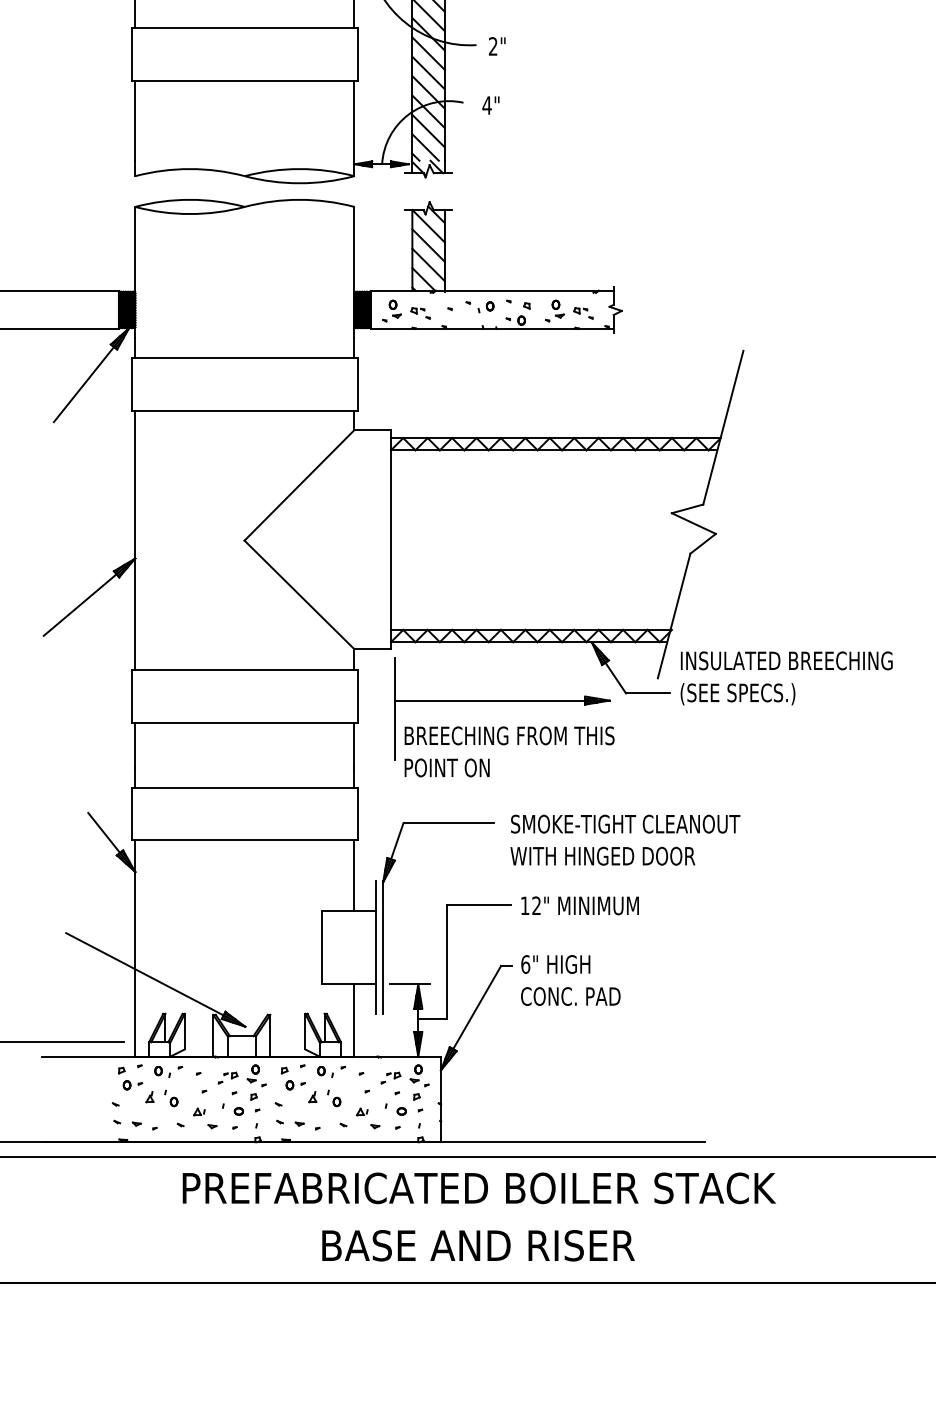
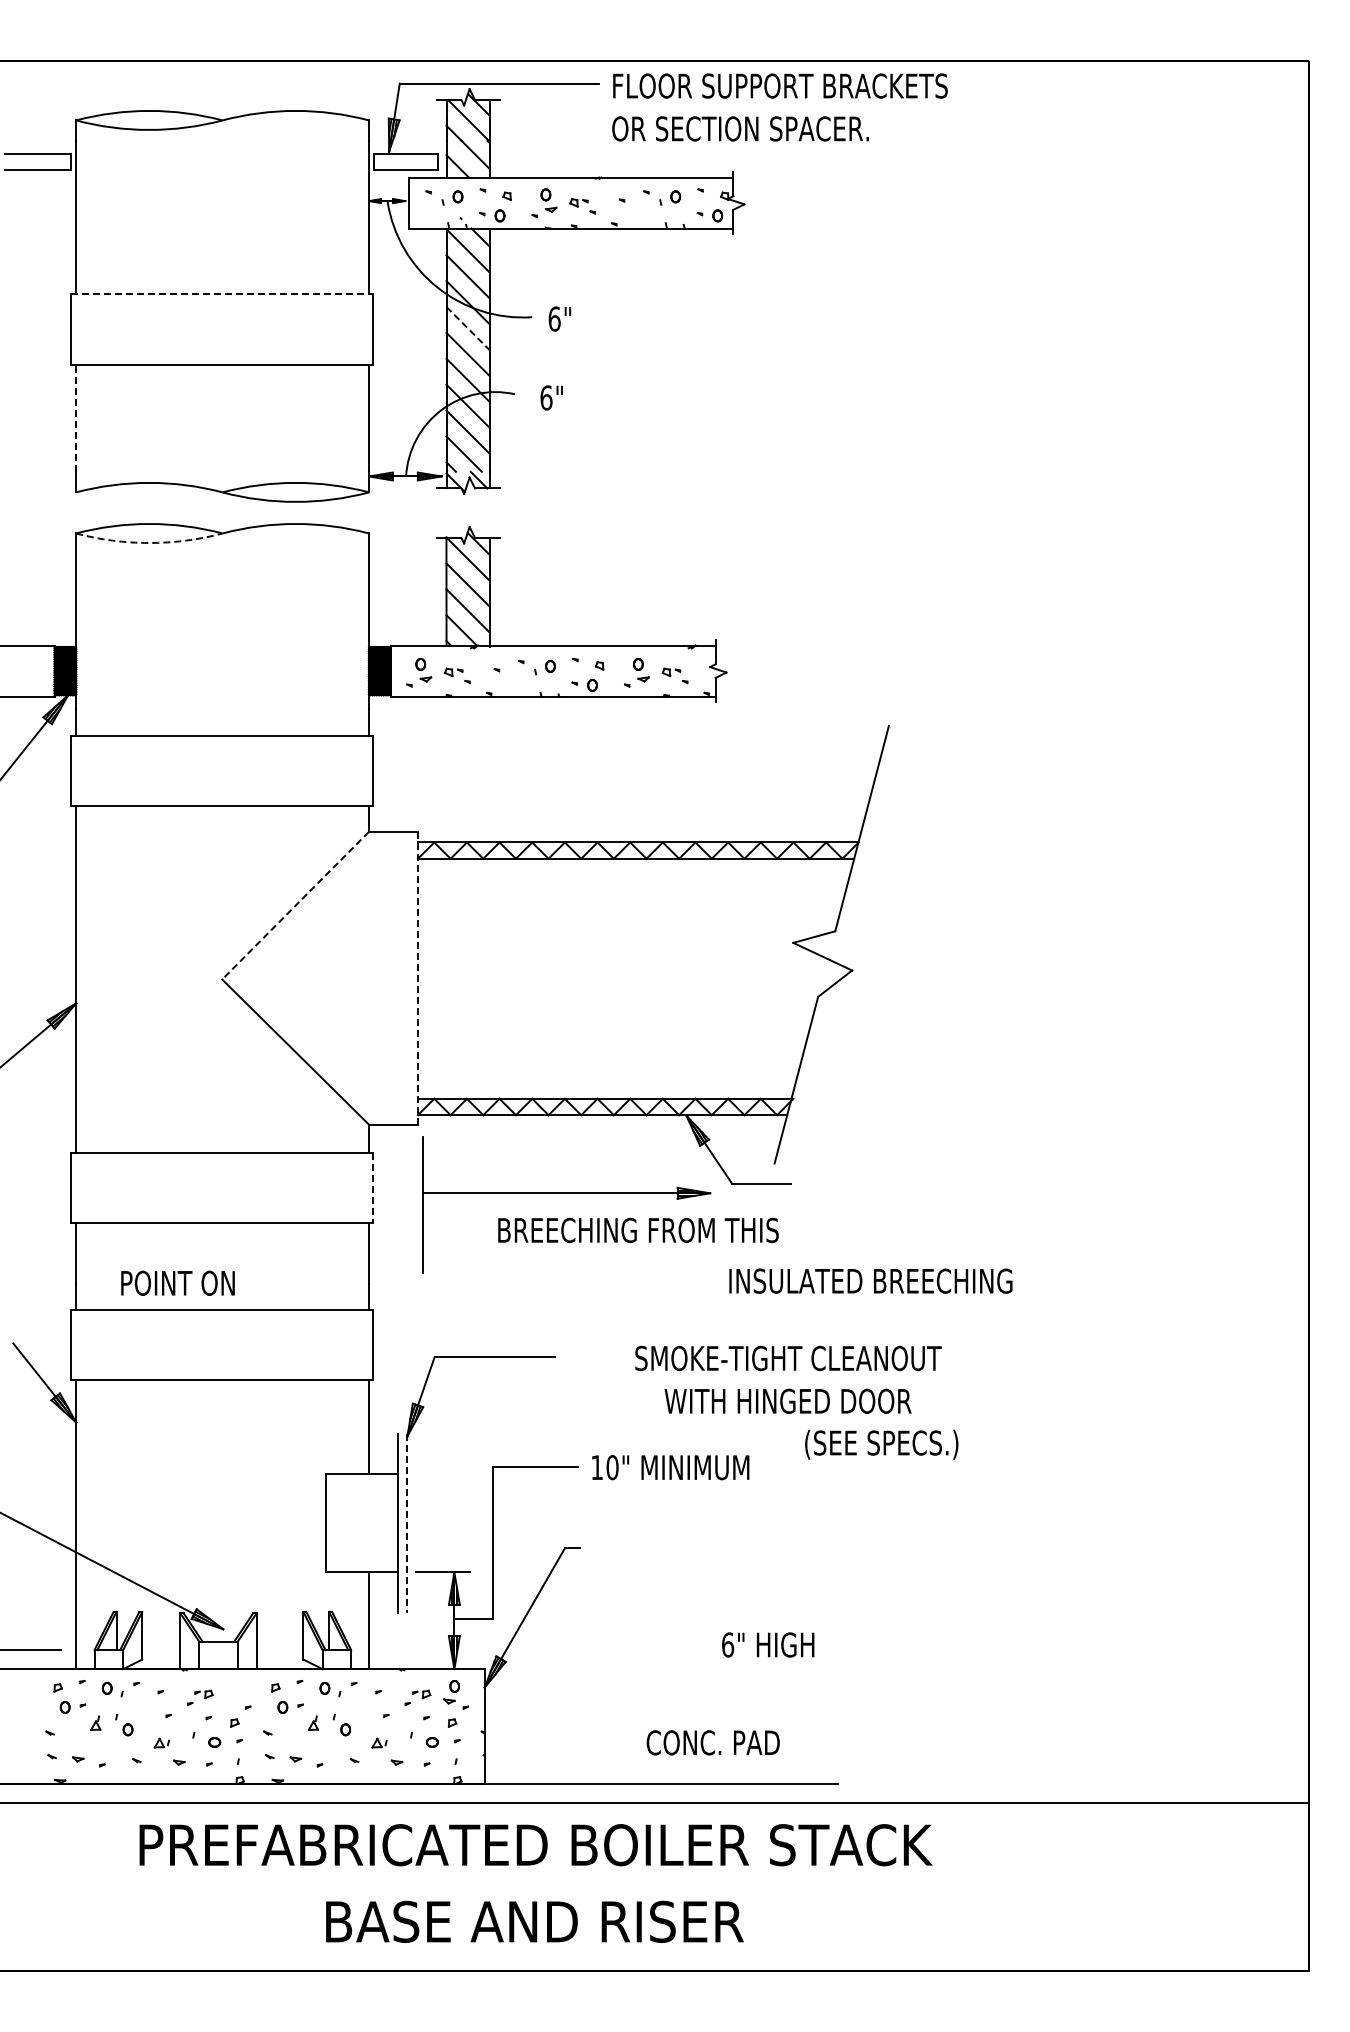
line: (244, 28) -> (222, 294), solid -> dashed
text: (493, 46) -> (554, 318), 2" -> 6"
line: (428, 53) -> (468, 328), solid -> dashed
text: (487, 105) -> (546, 397), 4" -> 6"
line: (135, 120) -> (76, 418), solid -> dashed
arc: (190, 213) -> (149, 542), solid -> dashed
line: (299, 486) -> (295, 906), solid -> dashed
line: (390, 539) -> (417, 977), solid -> dashed
text: (786, 660) -> (870, 1280), moved
text: (737, 694) -> (881, 1444), moved
line: (357, 697) -> (373, 1188), solid -> dashed
text: (509, 735) -> (638, 1230), moved
text: (446, 767) -> (177, 1282), moved
text: (625, 824) -> (788, 1358), moved
text: (602, 855) -> (787, 1400), moved
text: (536, 905) -> (612, 1467), 12" -> 10"
line: (382, 947) -> (406, 1523), solid -> dashed
text: (556, 964) -> (768, 1644), moved
text: (570, 996) -> (712, 1742), moved
part: (253, 1074) -> (233, 1692), removed

